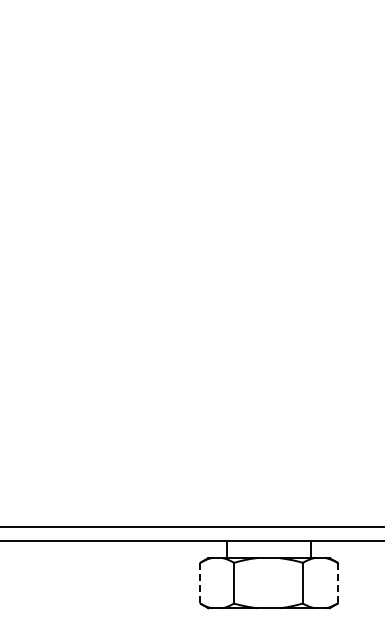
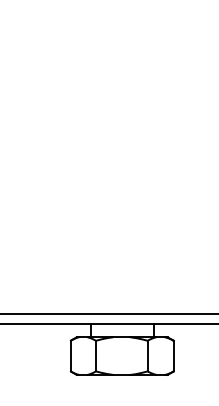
line: (200, 583) -> (70, 356), dashed -> solid
line: (337, 583) -> (173, 356), dashed -> solid

